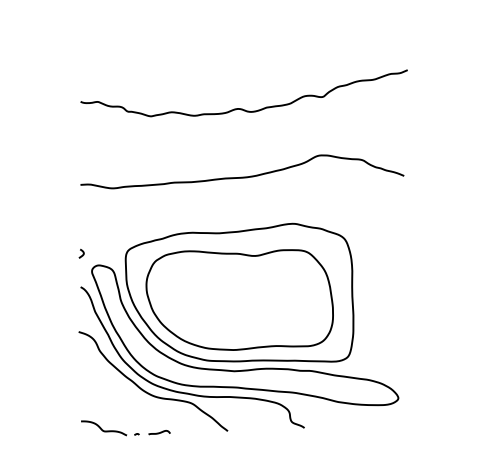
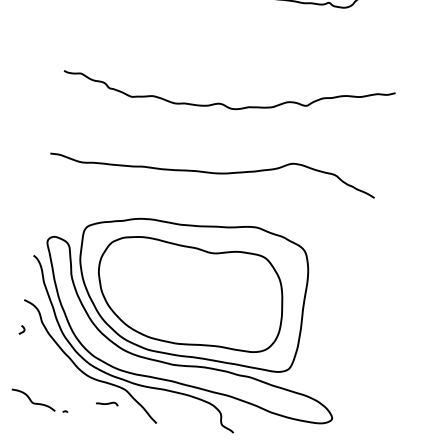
curve: (82, 253) -> (23, 329), moved
curve: (159, 432) -> (107, 403), moved

